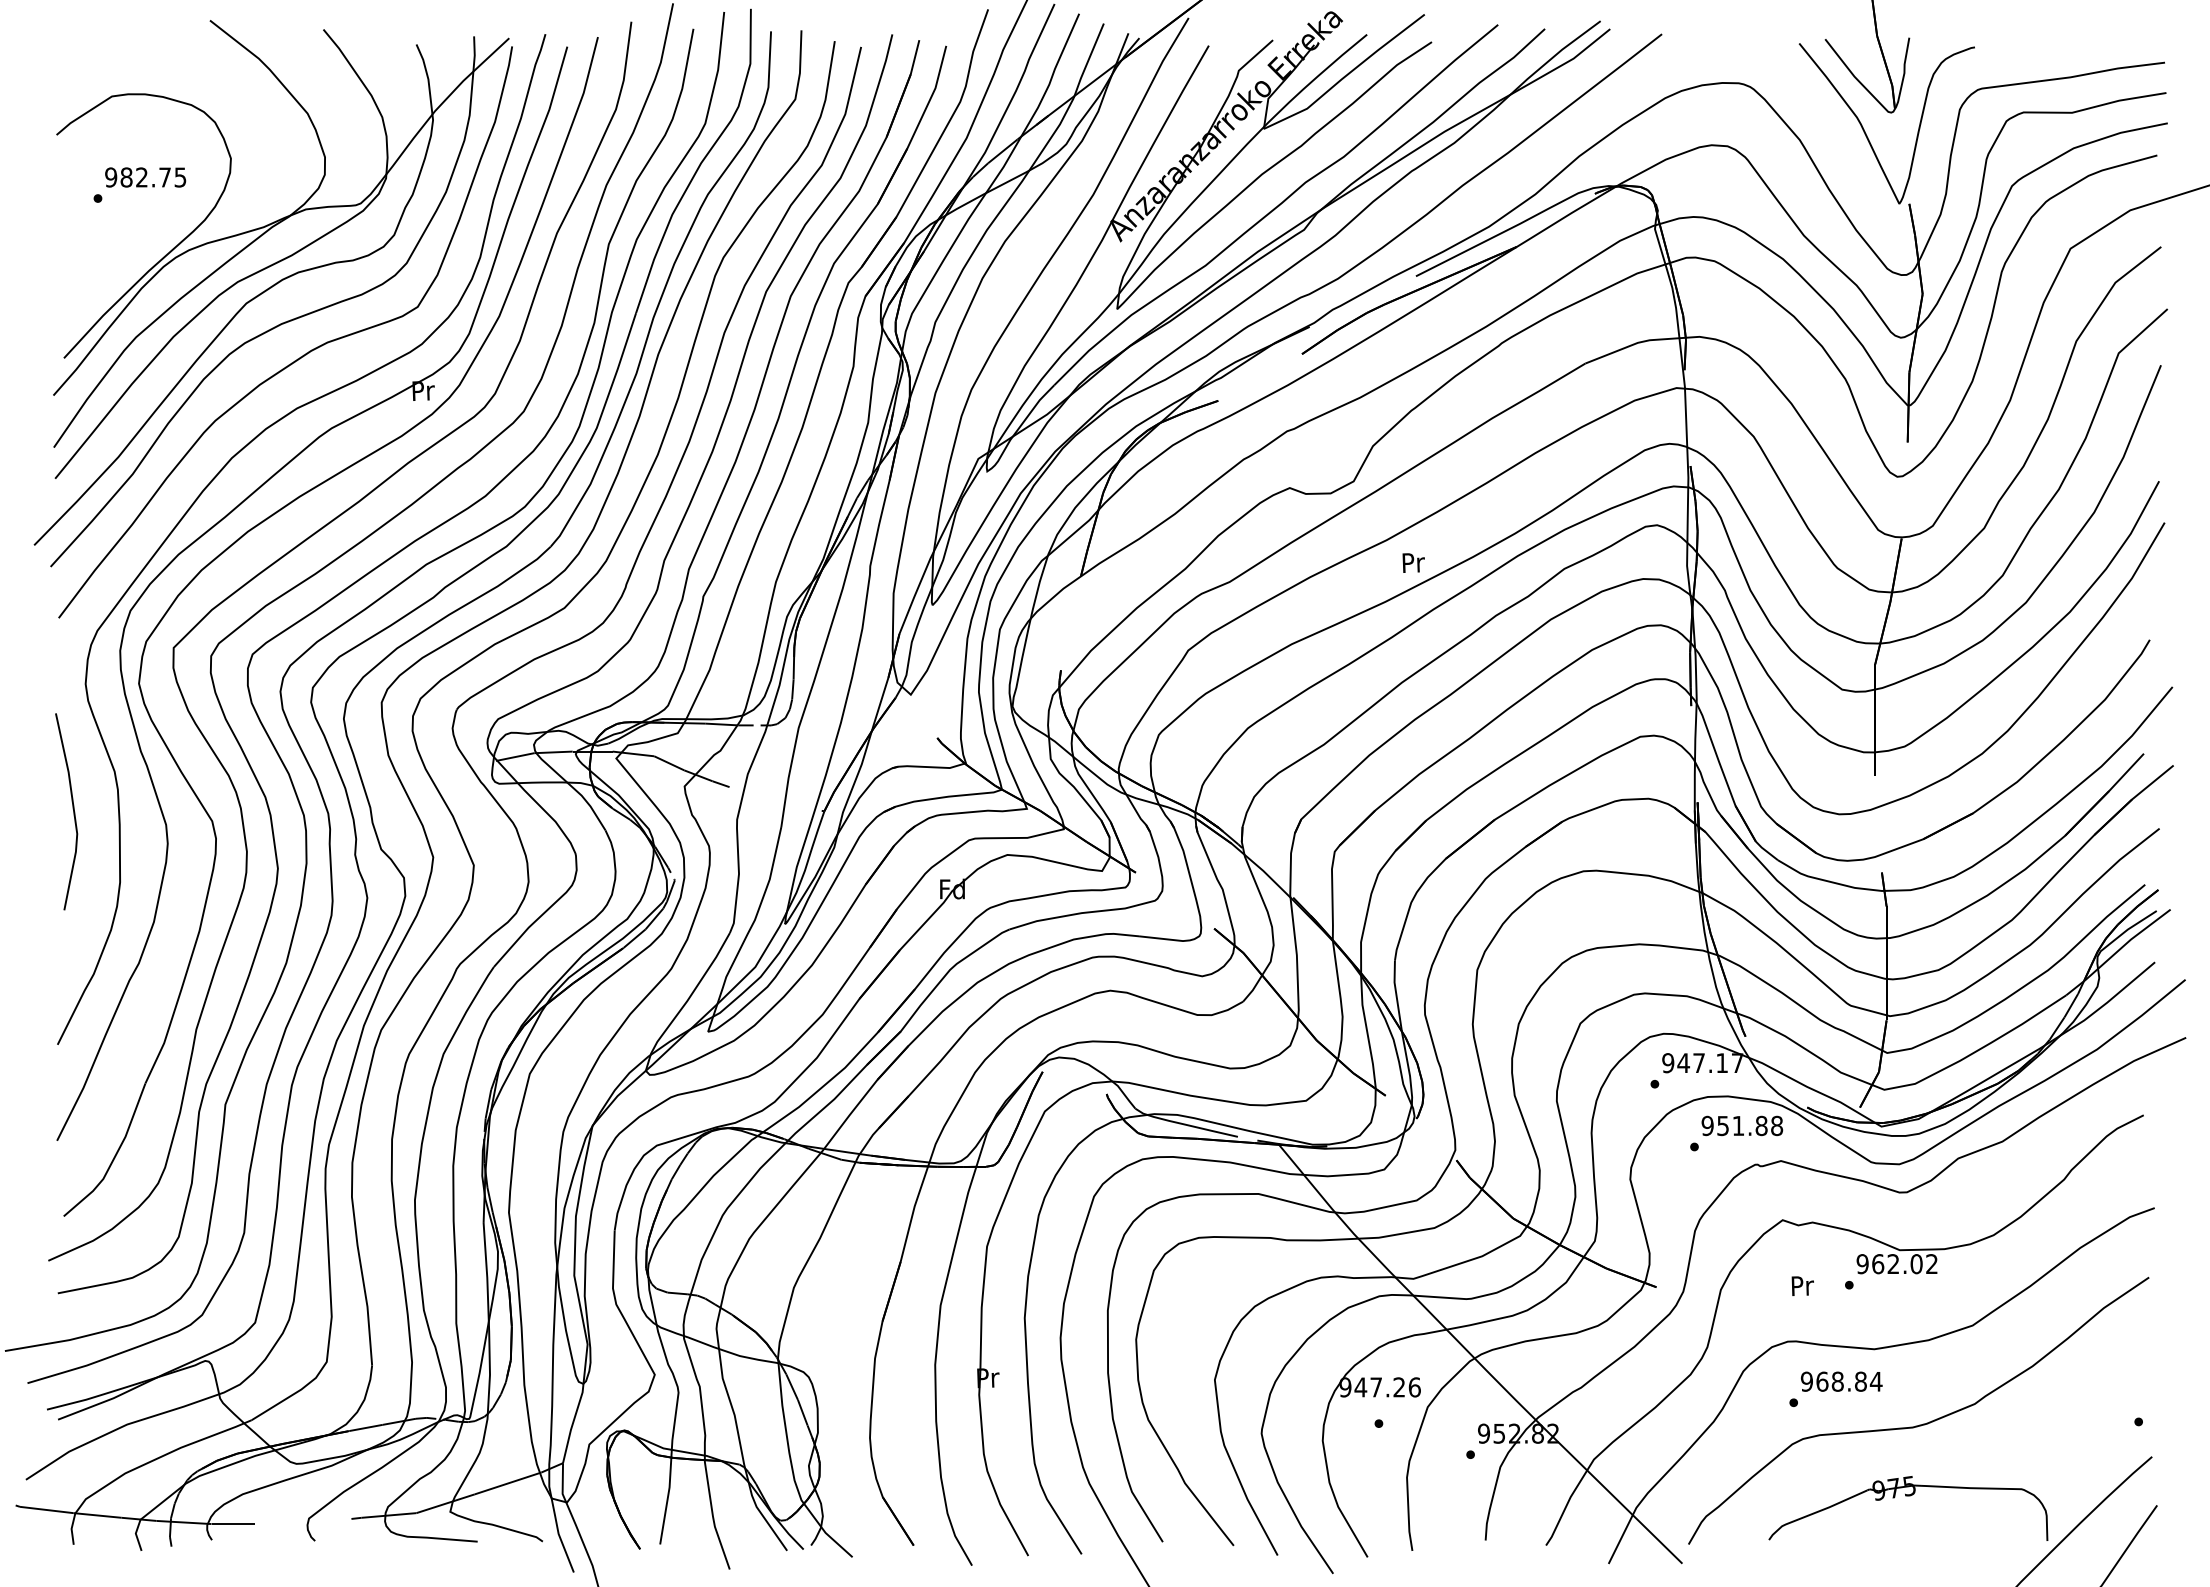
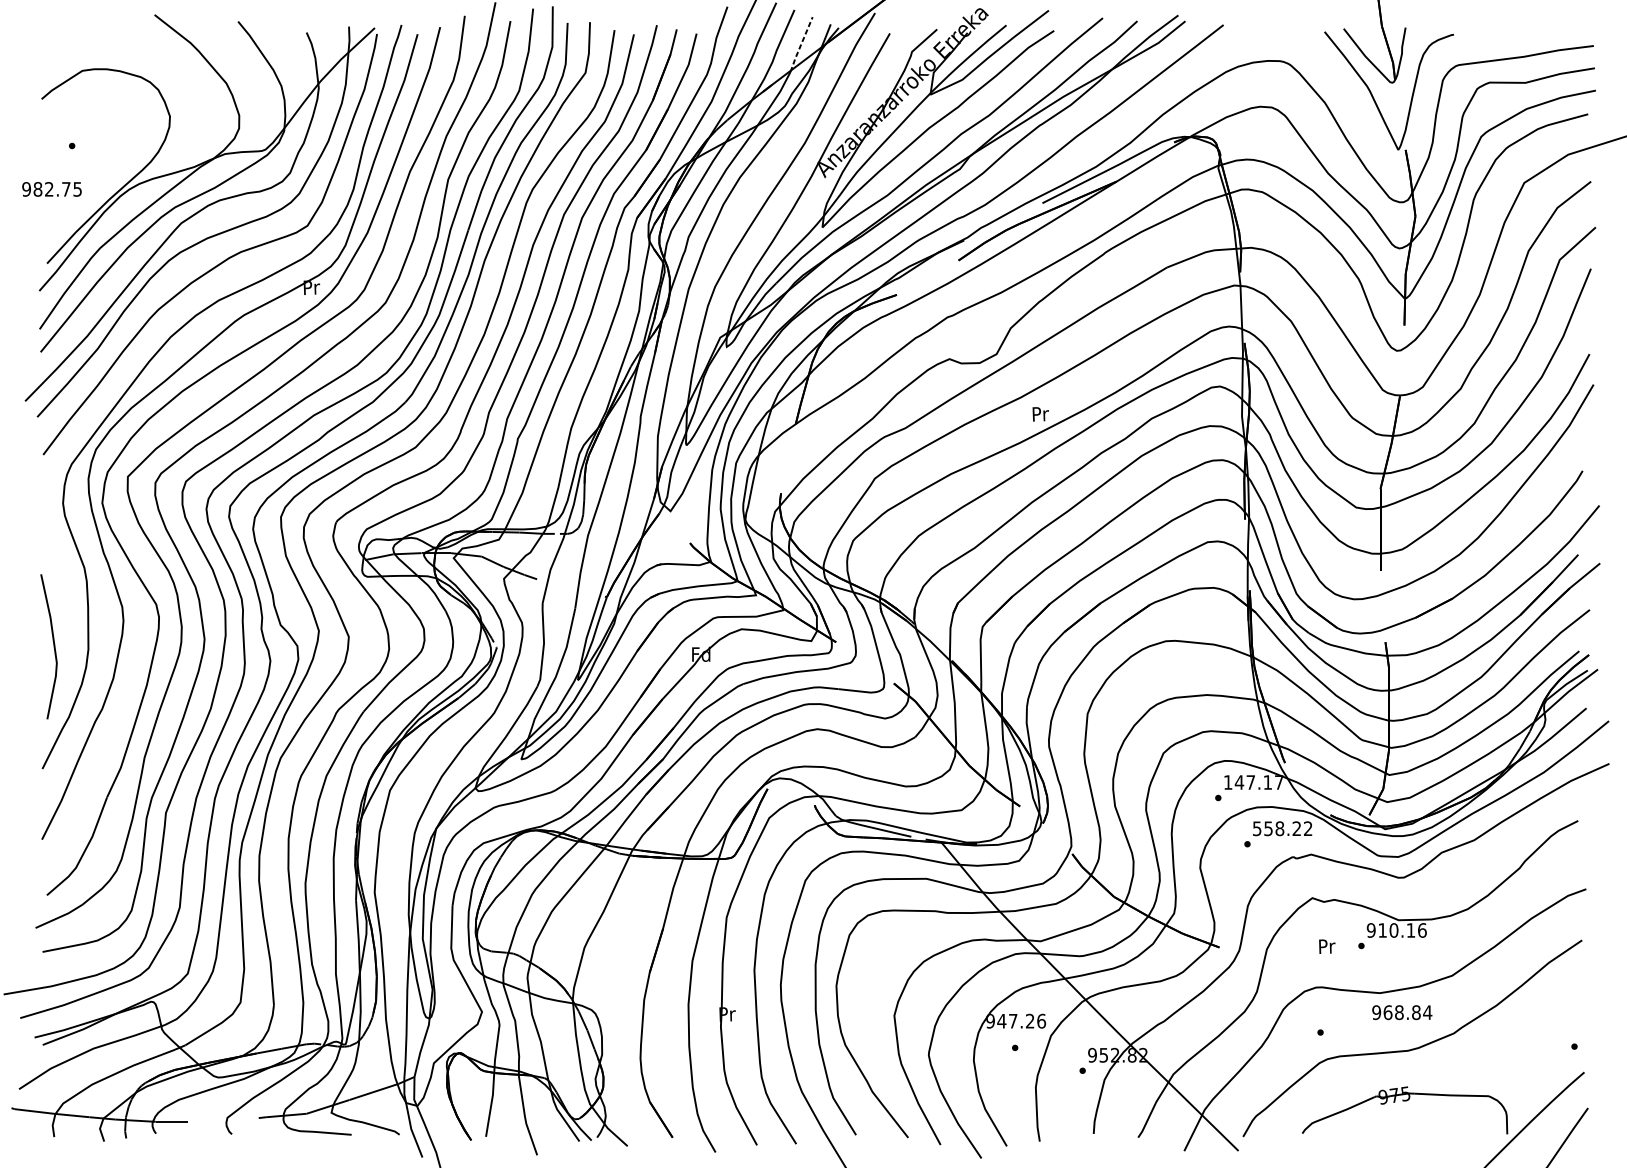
line: (1088, 61) -> (801, 45), solid -> dashed
text: (145, 177) -> (51, 189), moved
line: (72, 809) -> (53, 645), moved
text: (1668, 1063) -> (1228, 782), 947.17 -> 147.17
text: (1742, 1125) -> (1282, 828), 951.88 -> 558.22
text: (1905, 1264) -> (1402, 930), 962.02 -> 910.16
text: (1841, 1381) -> (1402, 1012), moved

